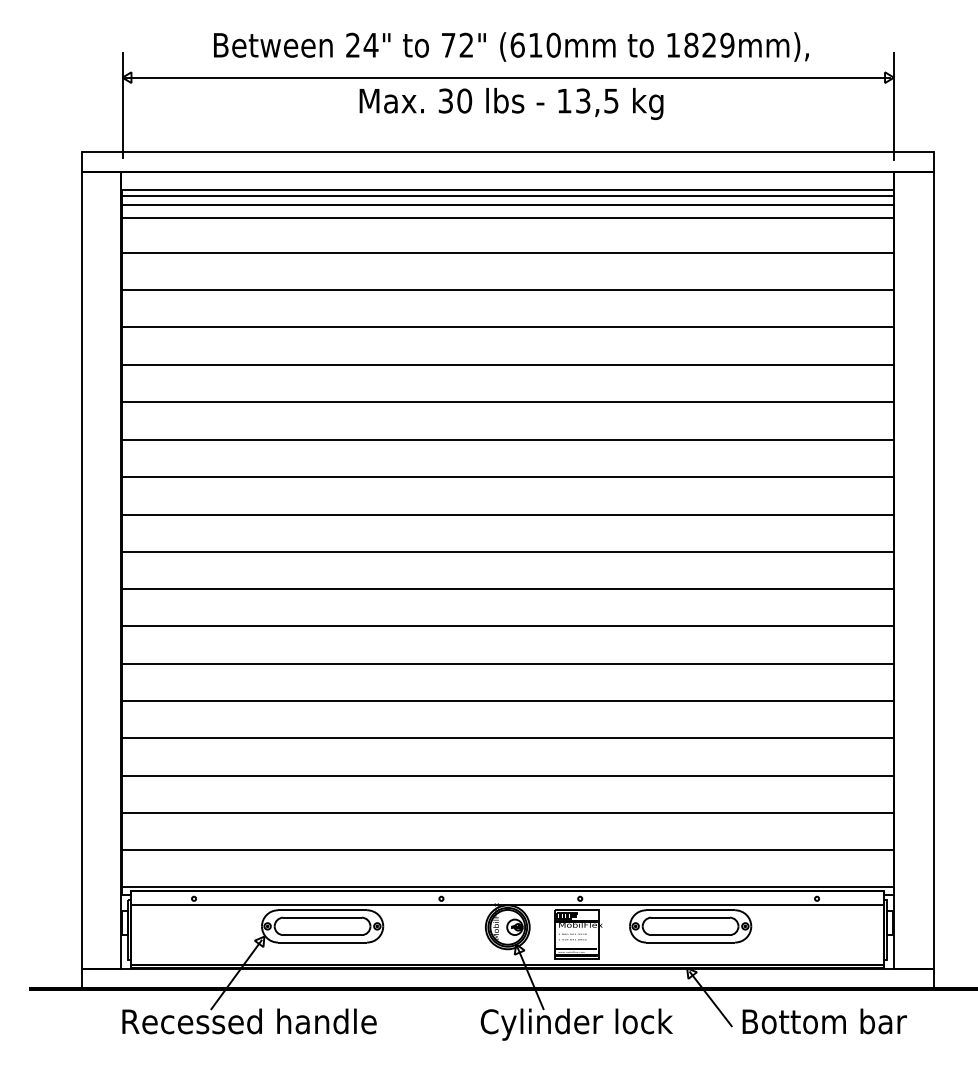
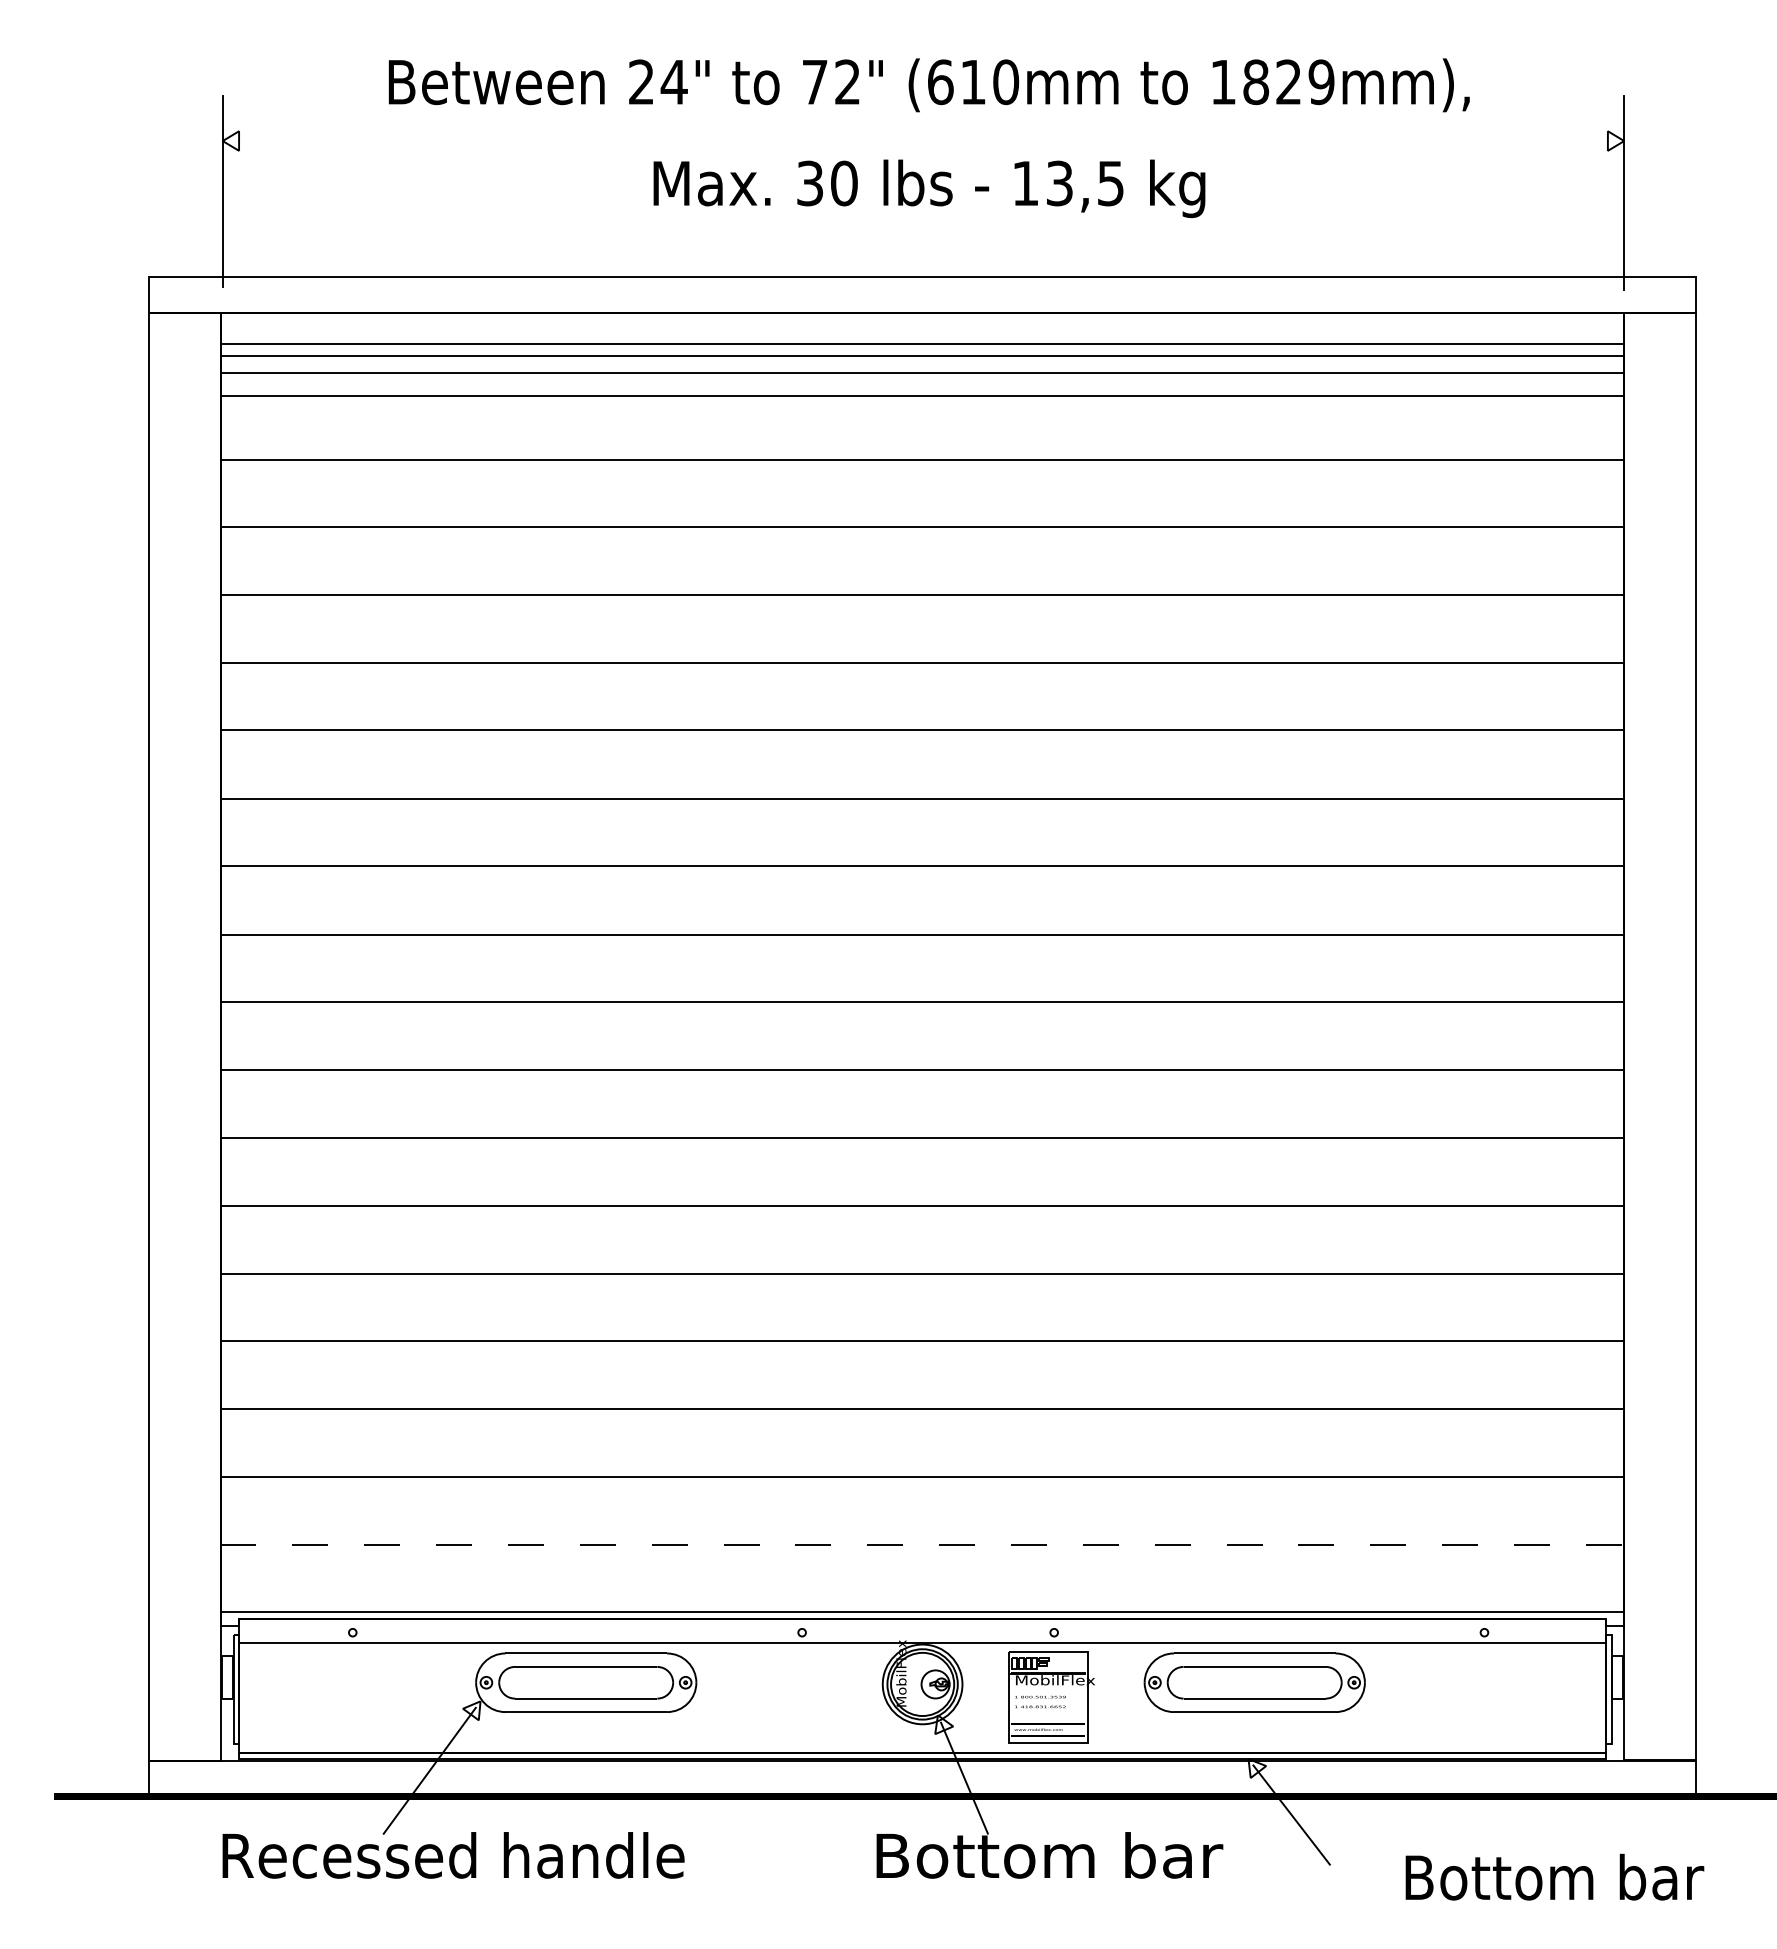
line: (508, 77) -> (923, 140), removed
line: (507, 850) -> (922, 1544), solid -> dashed
text: (824, 1021) -> (1554, 1877), moved
text: (576, 1024) -> (1047, 1860), Cylinder lock -> Bottom bar

